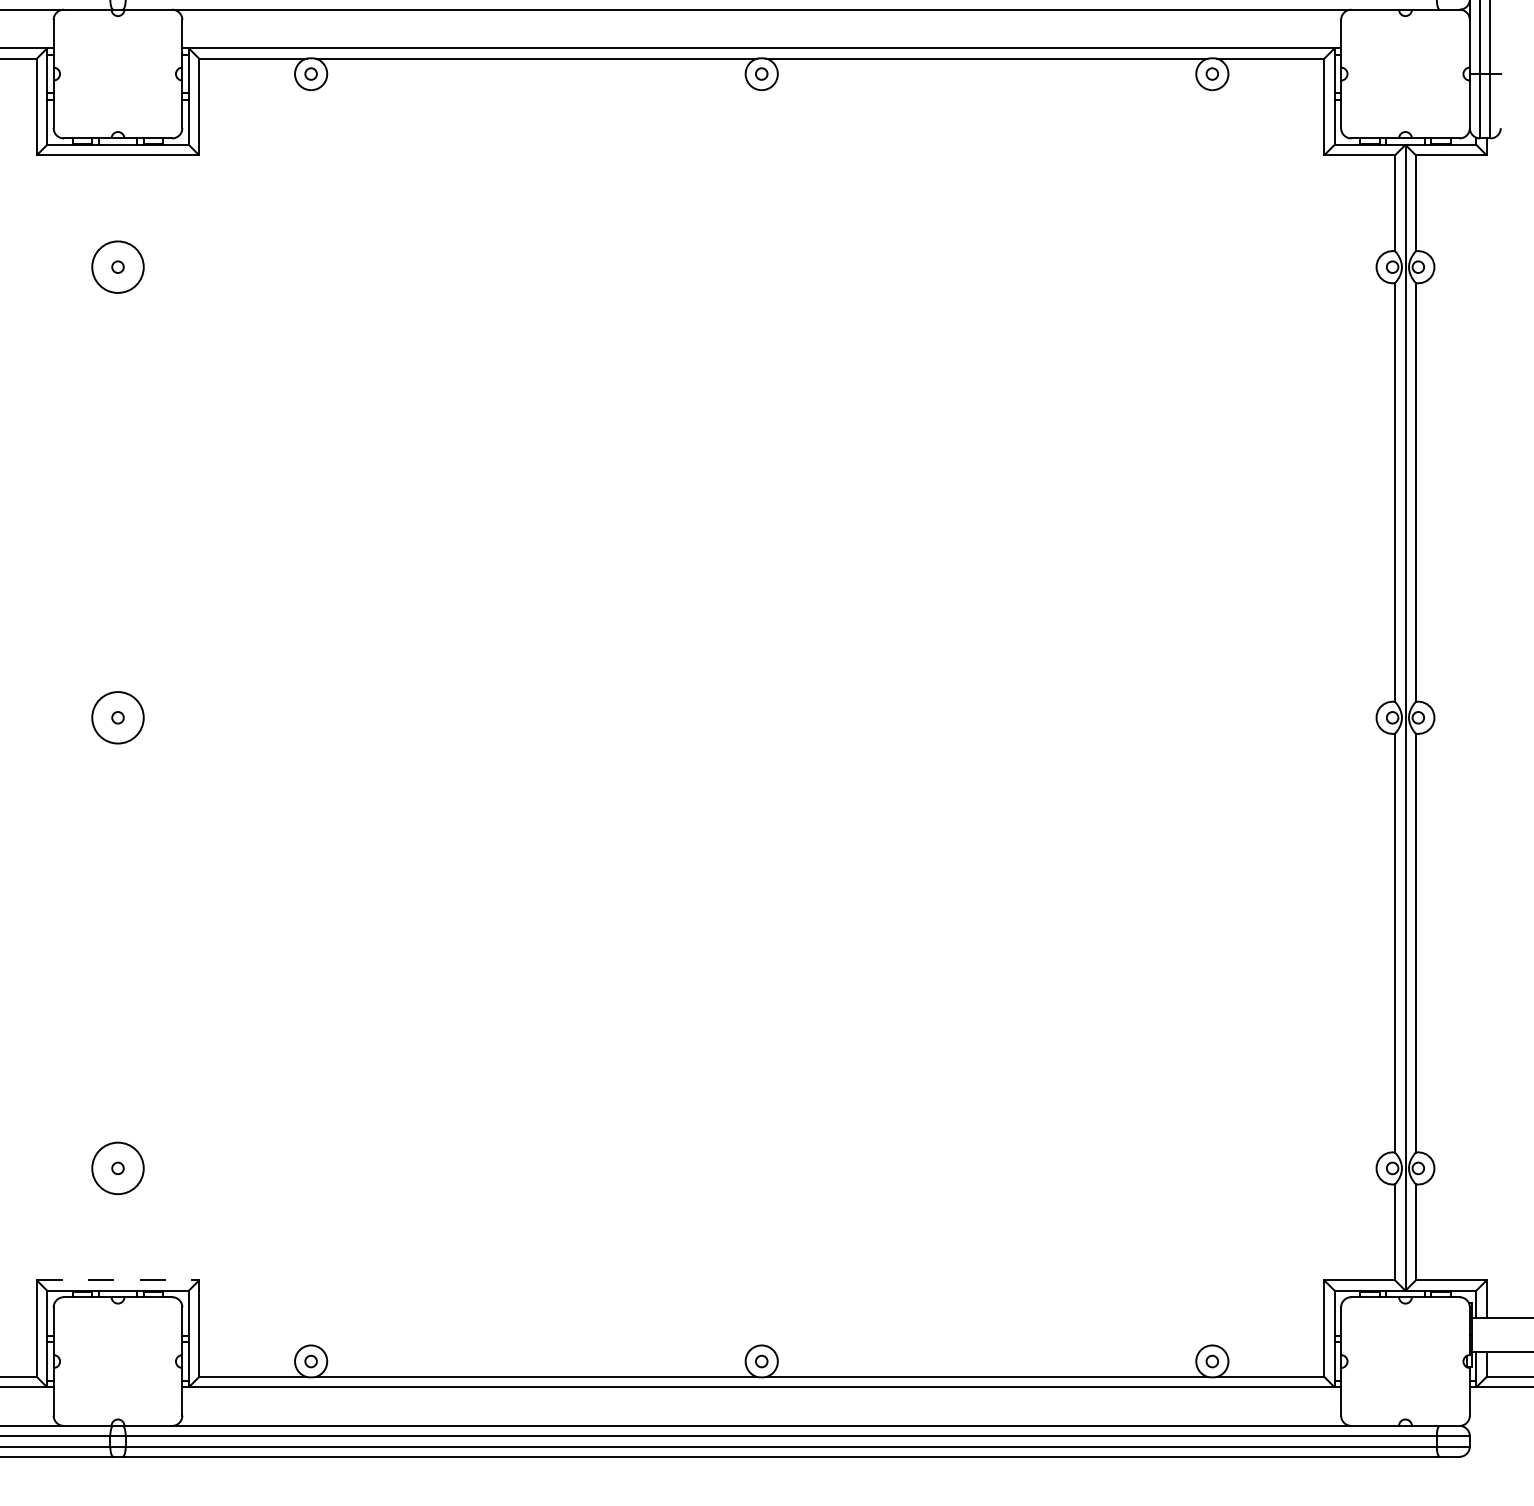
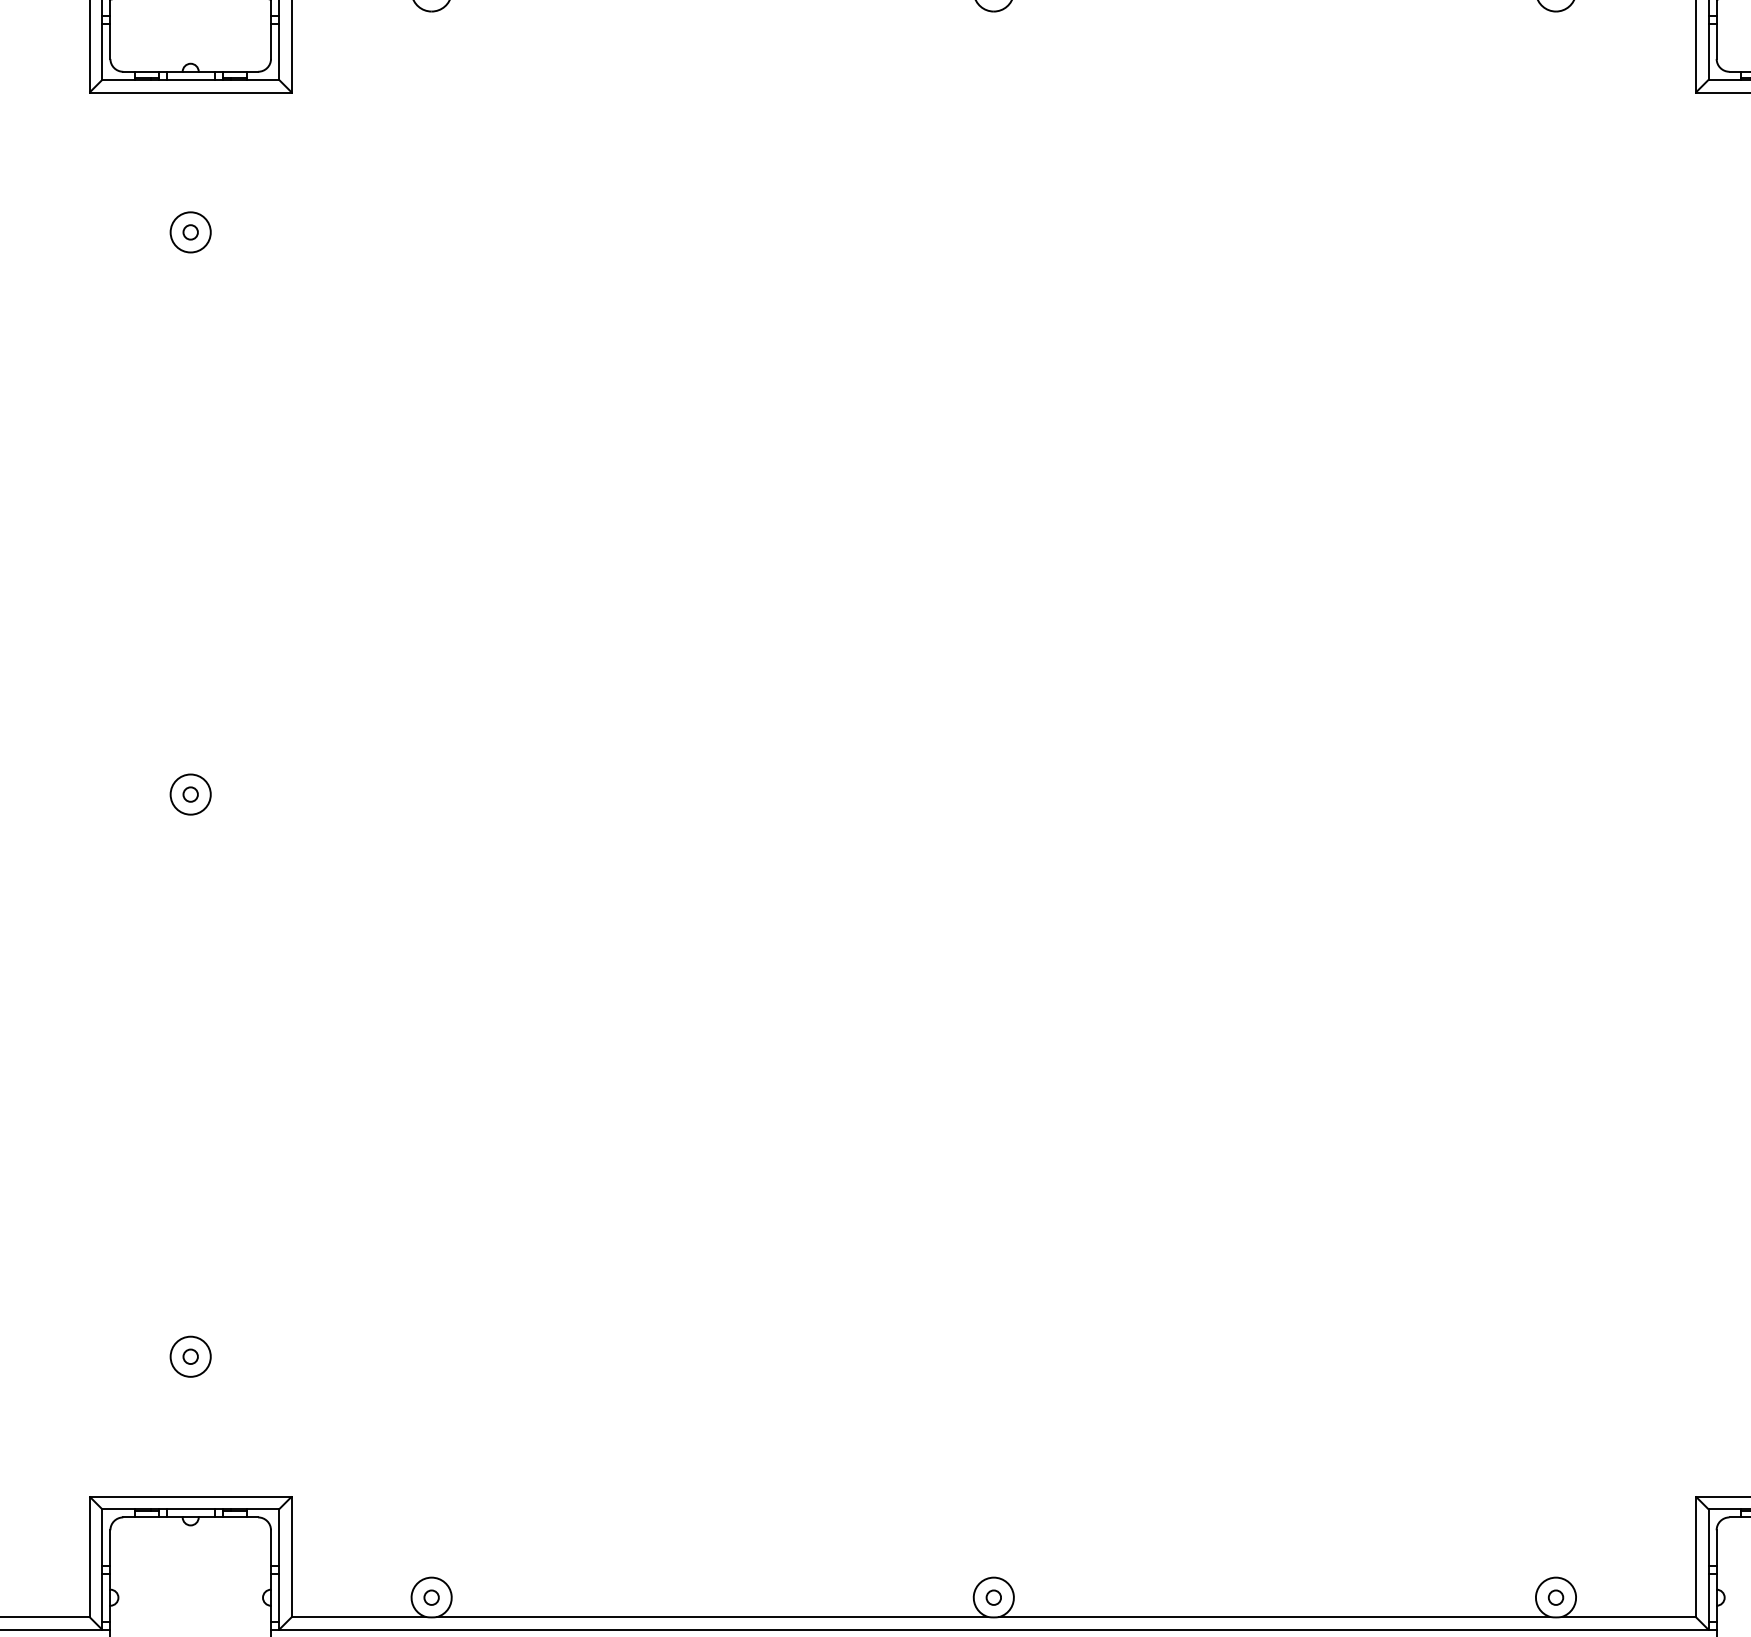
circle: (117, 267) -> (190, 232), size x0.62
circle: (117, 717) -> (190, 794), size x0.62
circle: (117, 1168) -> (190, 1356), size x0.62
line: (118, 1280) -> (191, 1496), dashed -> solid

